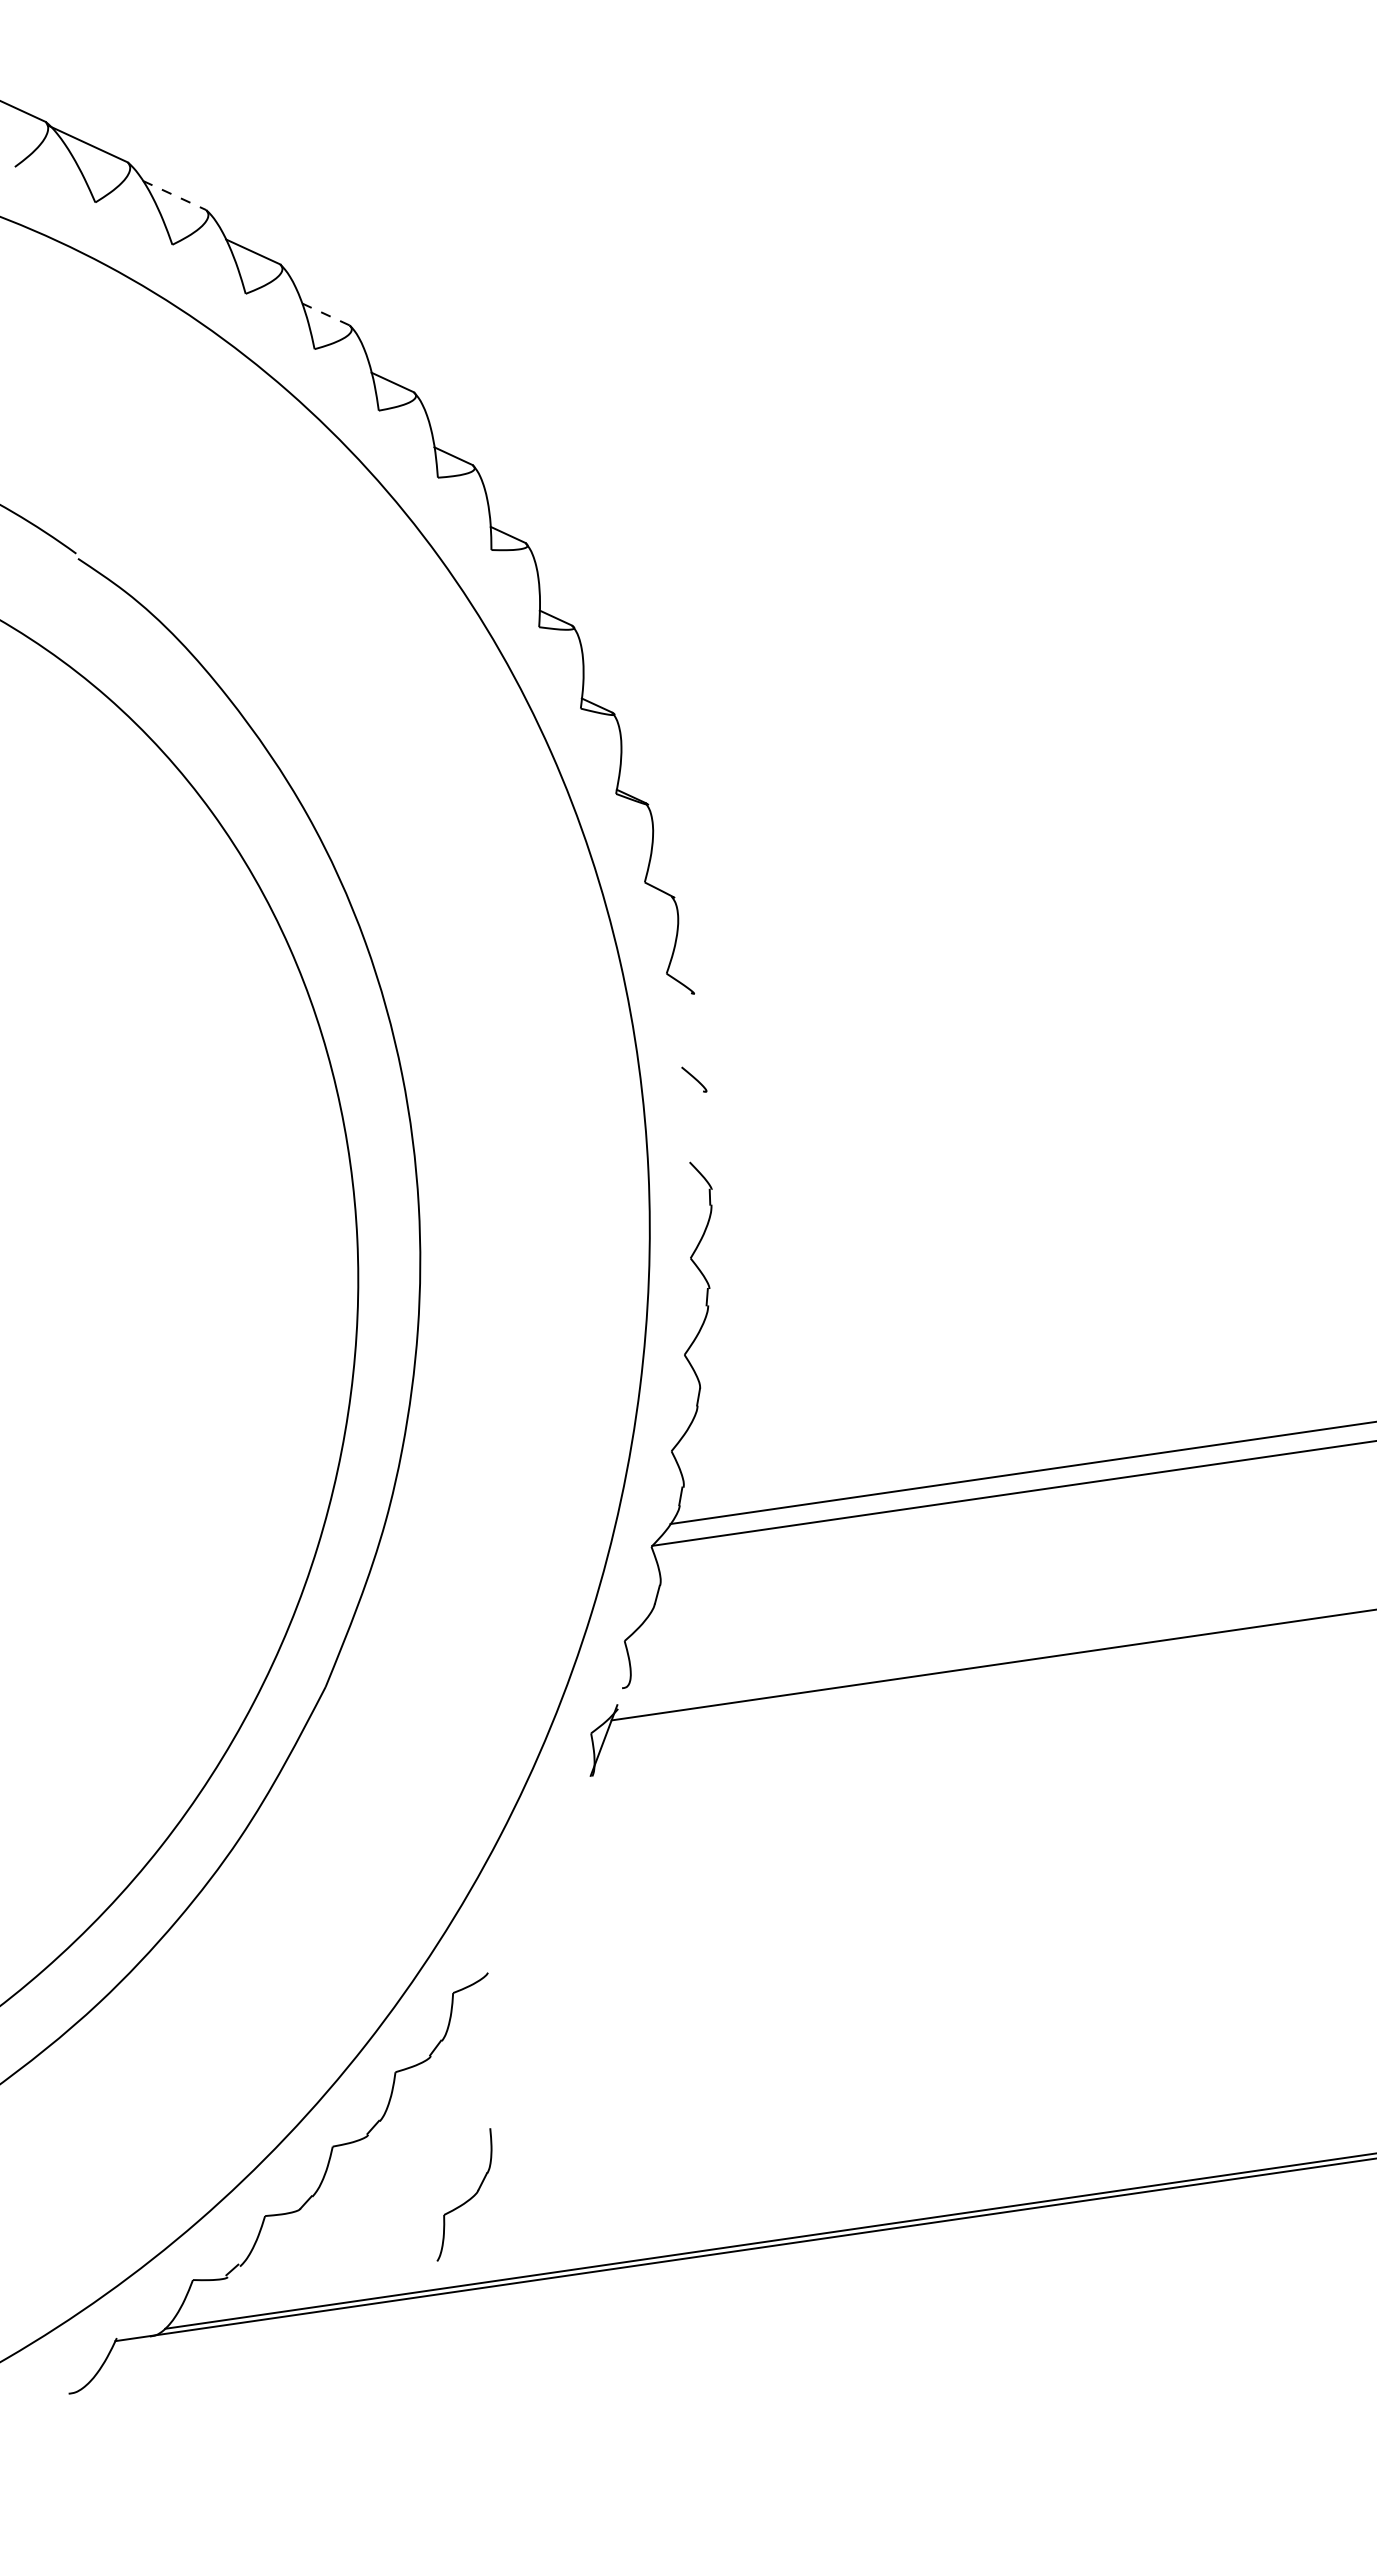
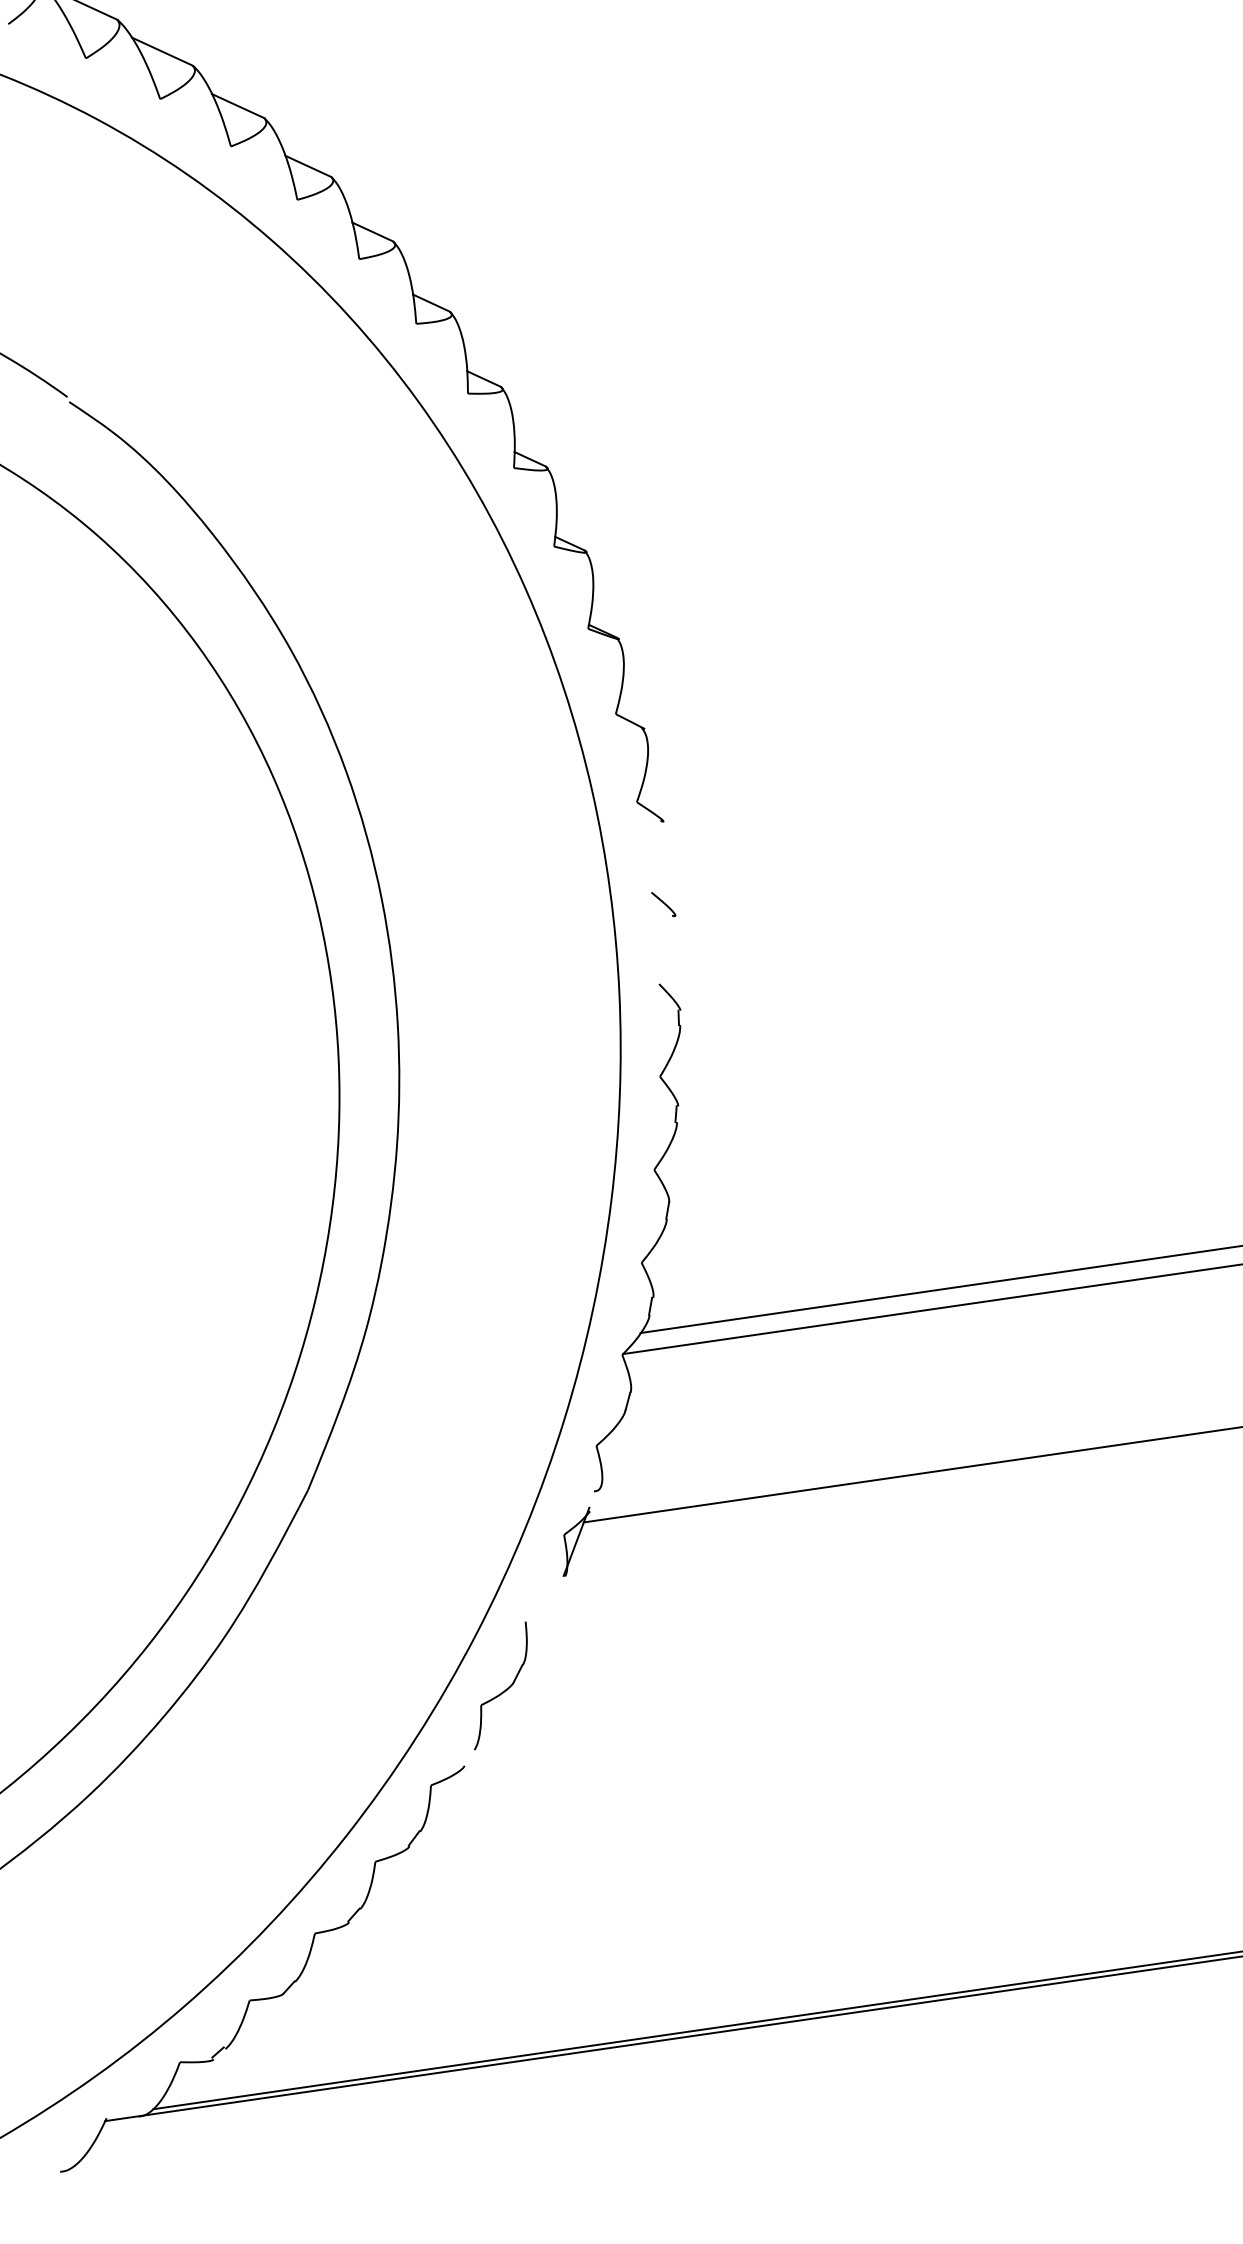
line: (174, 195) -> (162, 51), dashed -> solid
line: (326, 314) -> (308, 166), dashed -> solid
part: (466, 2200) -> (502, 1691), moved

